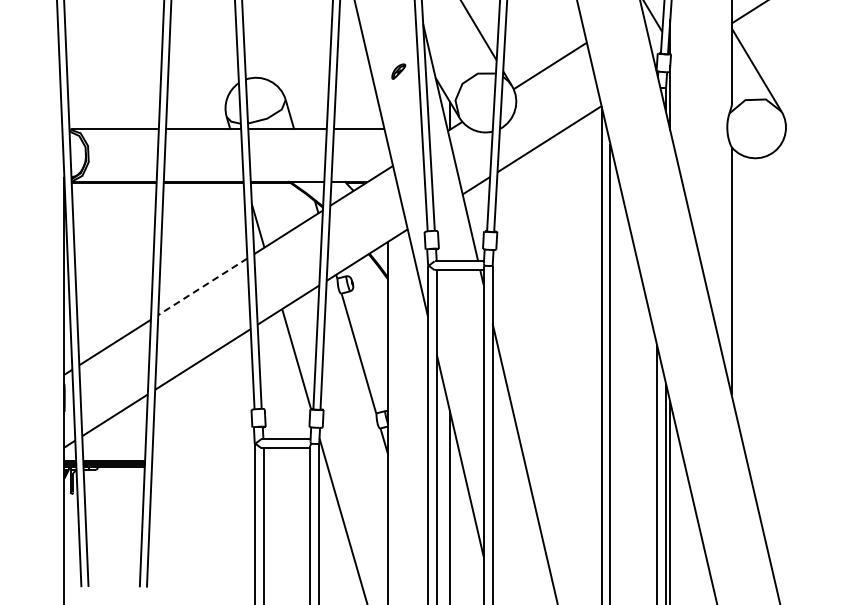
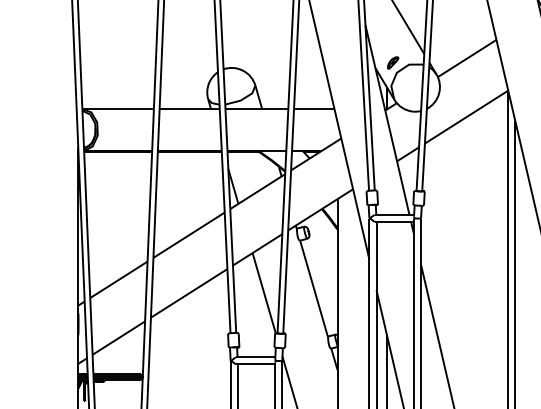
part: (398, 71) -> (392, 62), moved
line: (202, 286) -> (188, 234), dashed -> solid

